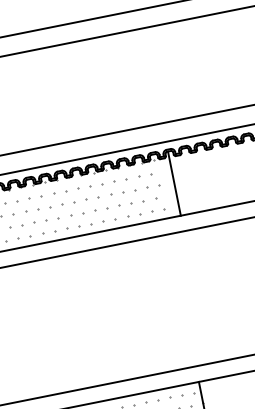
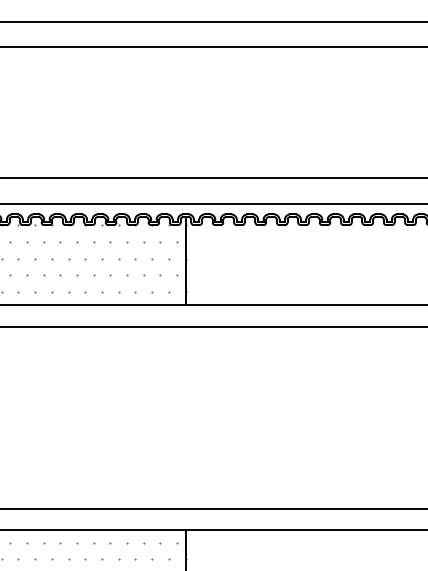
line: (174, 183) -> (185, 261), moved

